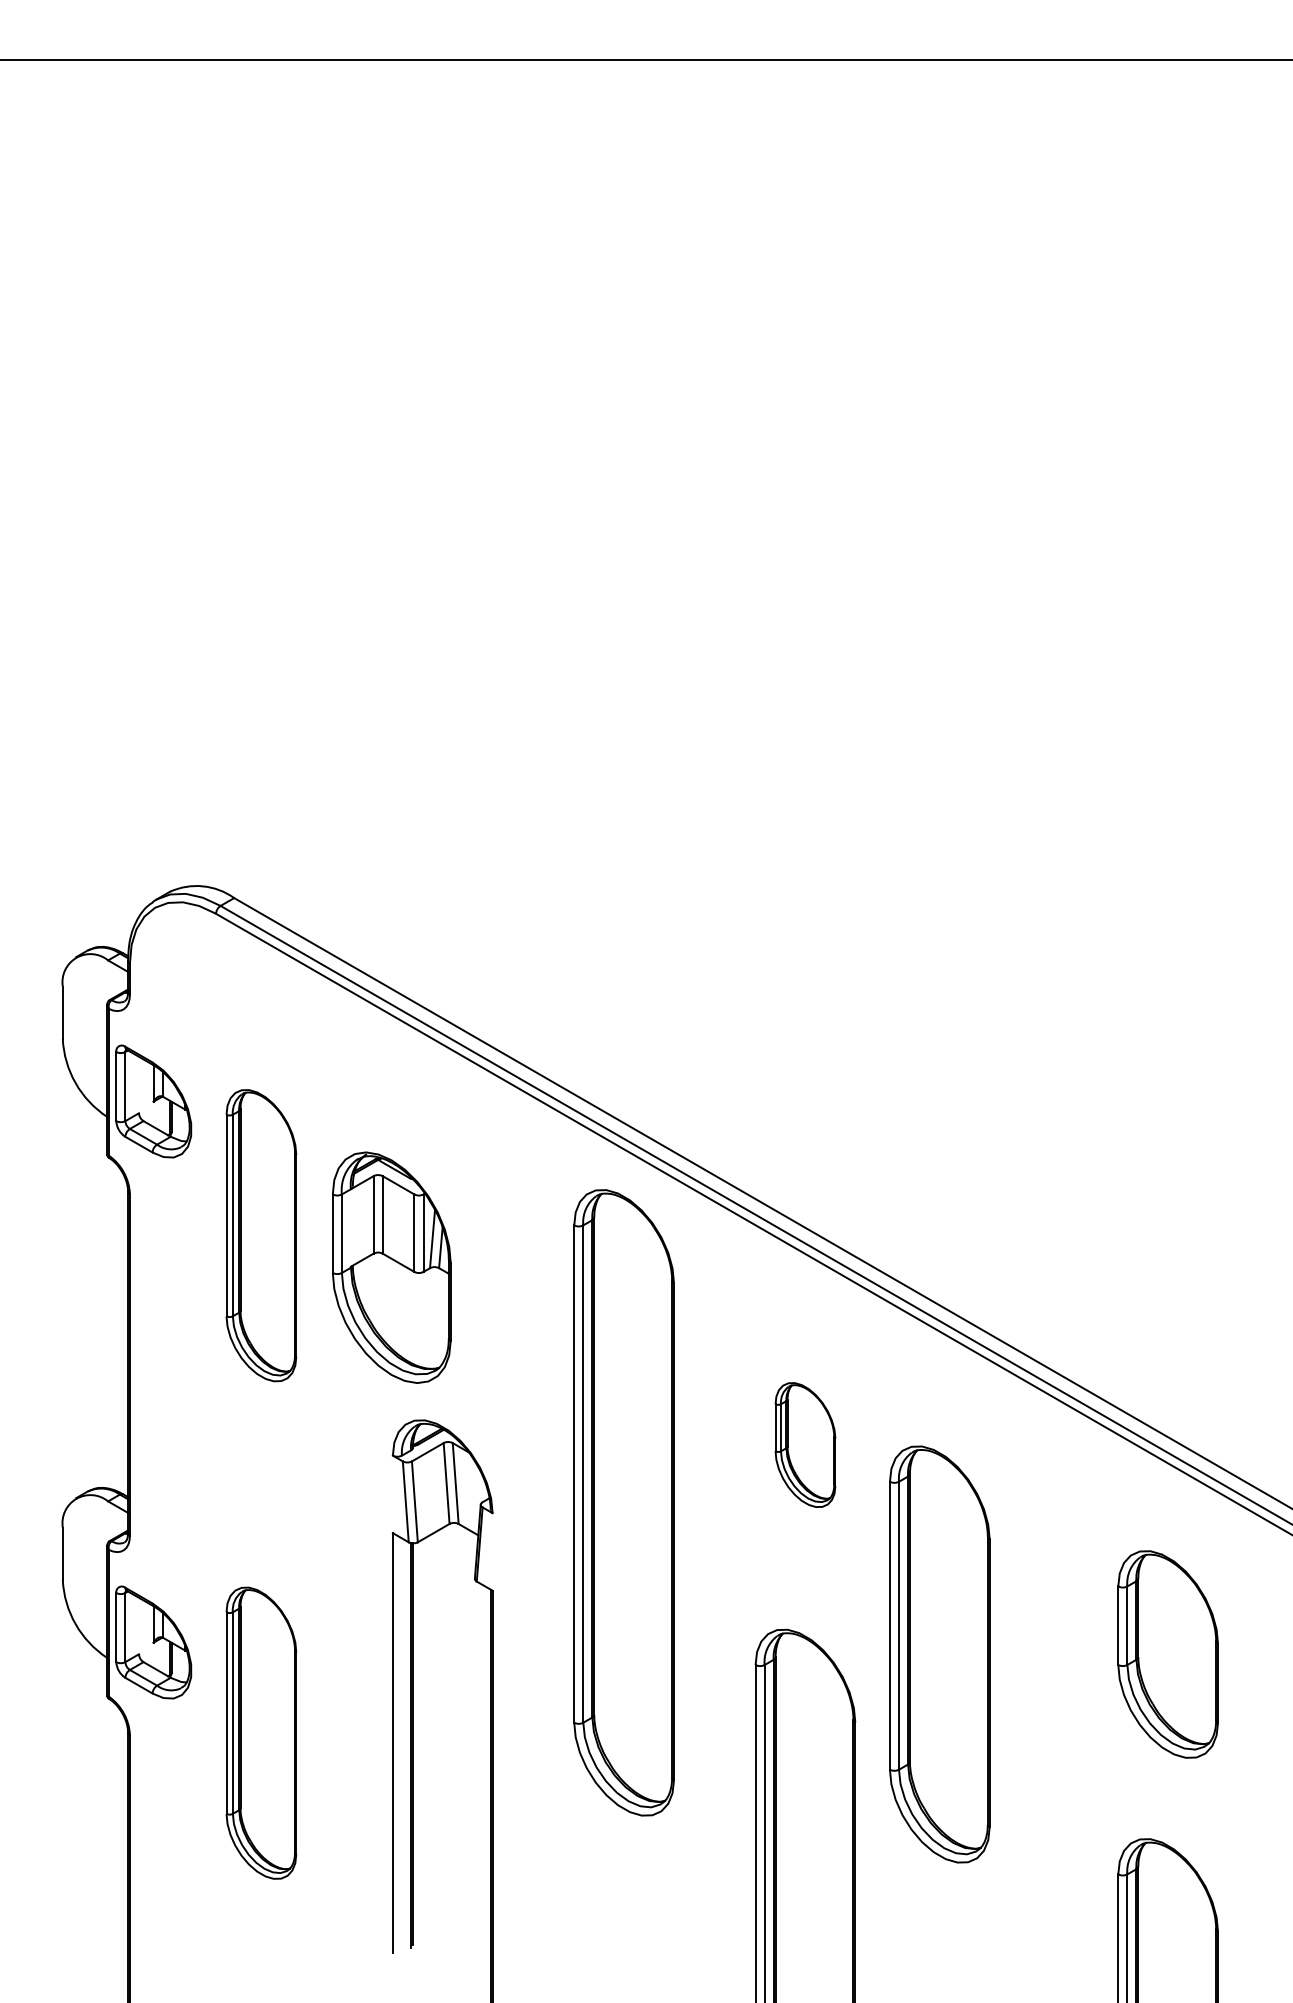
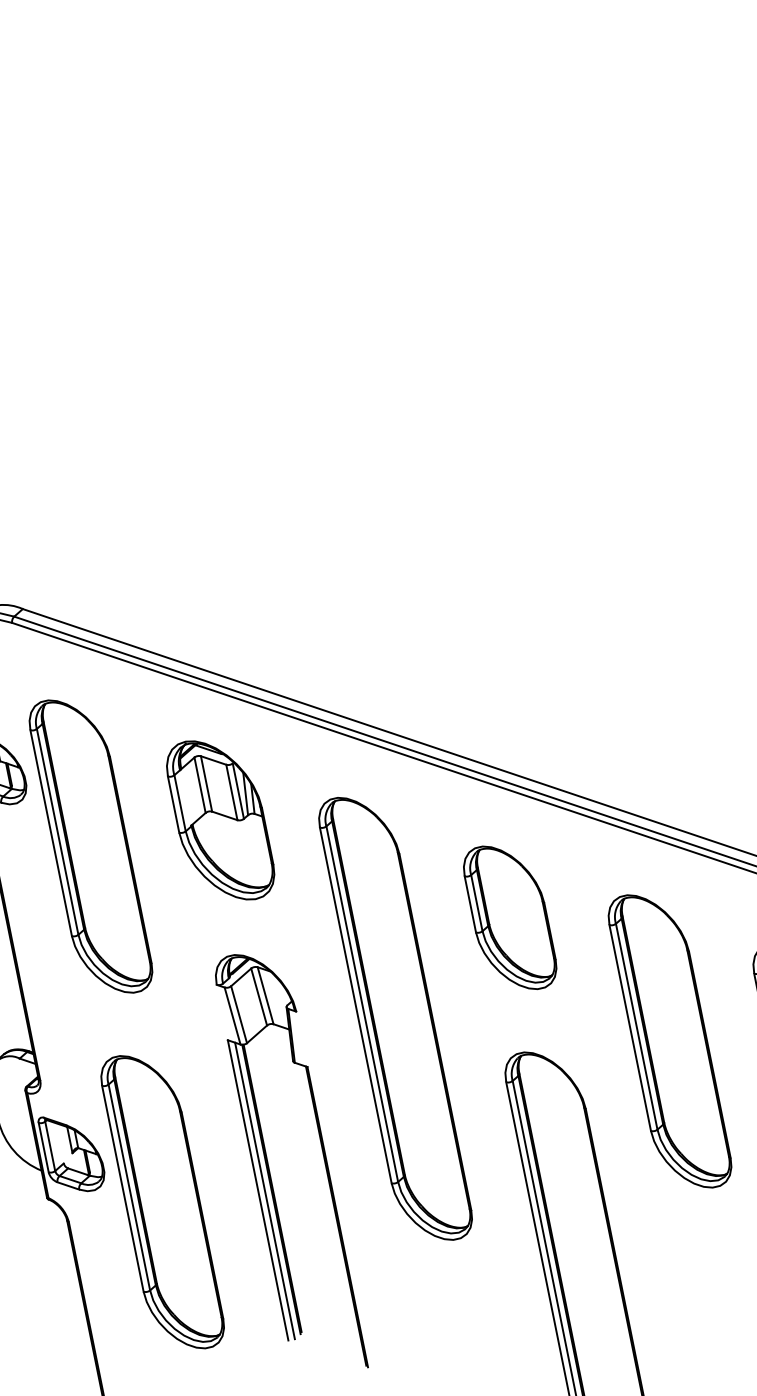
part: (261, 1235) -> (91, 846), size x1.43
part: (391, 1267) -> (220, 820), moved
part: (805, 1444) -> (510, 917), size x1.67
part: (623, 1502) -> (395, 1018), moved
part: (939, 1654) -> (669, 1041), moved
part: (261, 1733) -> (162, 1202), size x1.43
line: (401, 1745) -> (264, 1190), added

